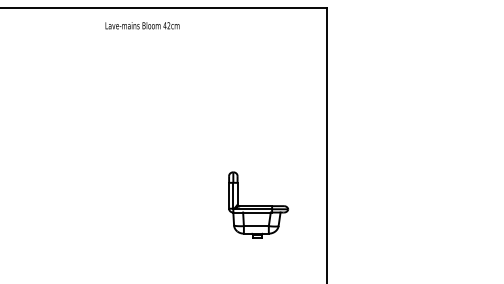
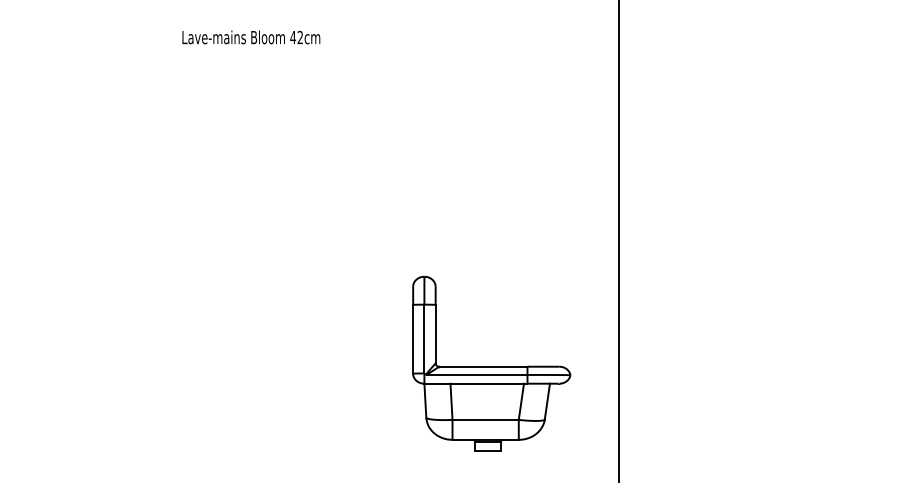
text: (142, 25) -> (251, 36), moved
part: (258, 204) -> (491, 362), size x1.43

